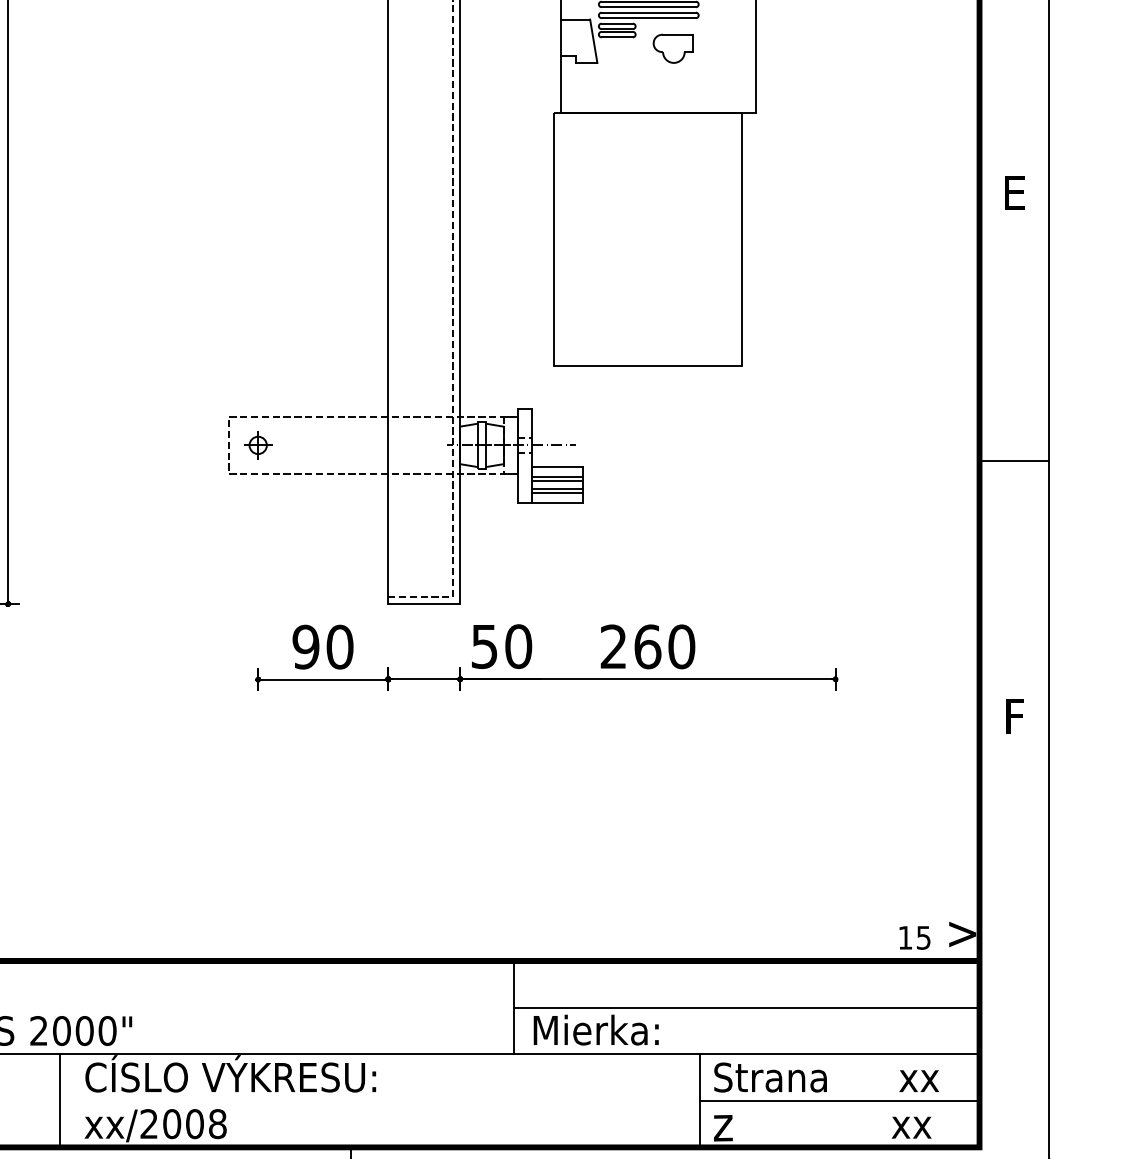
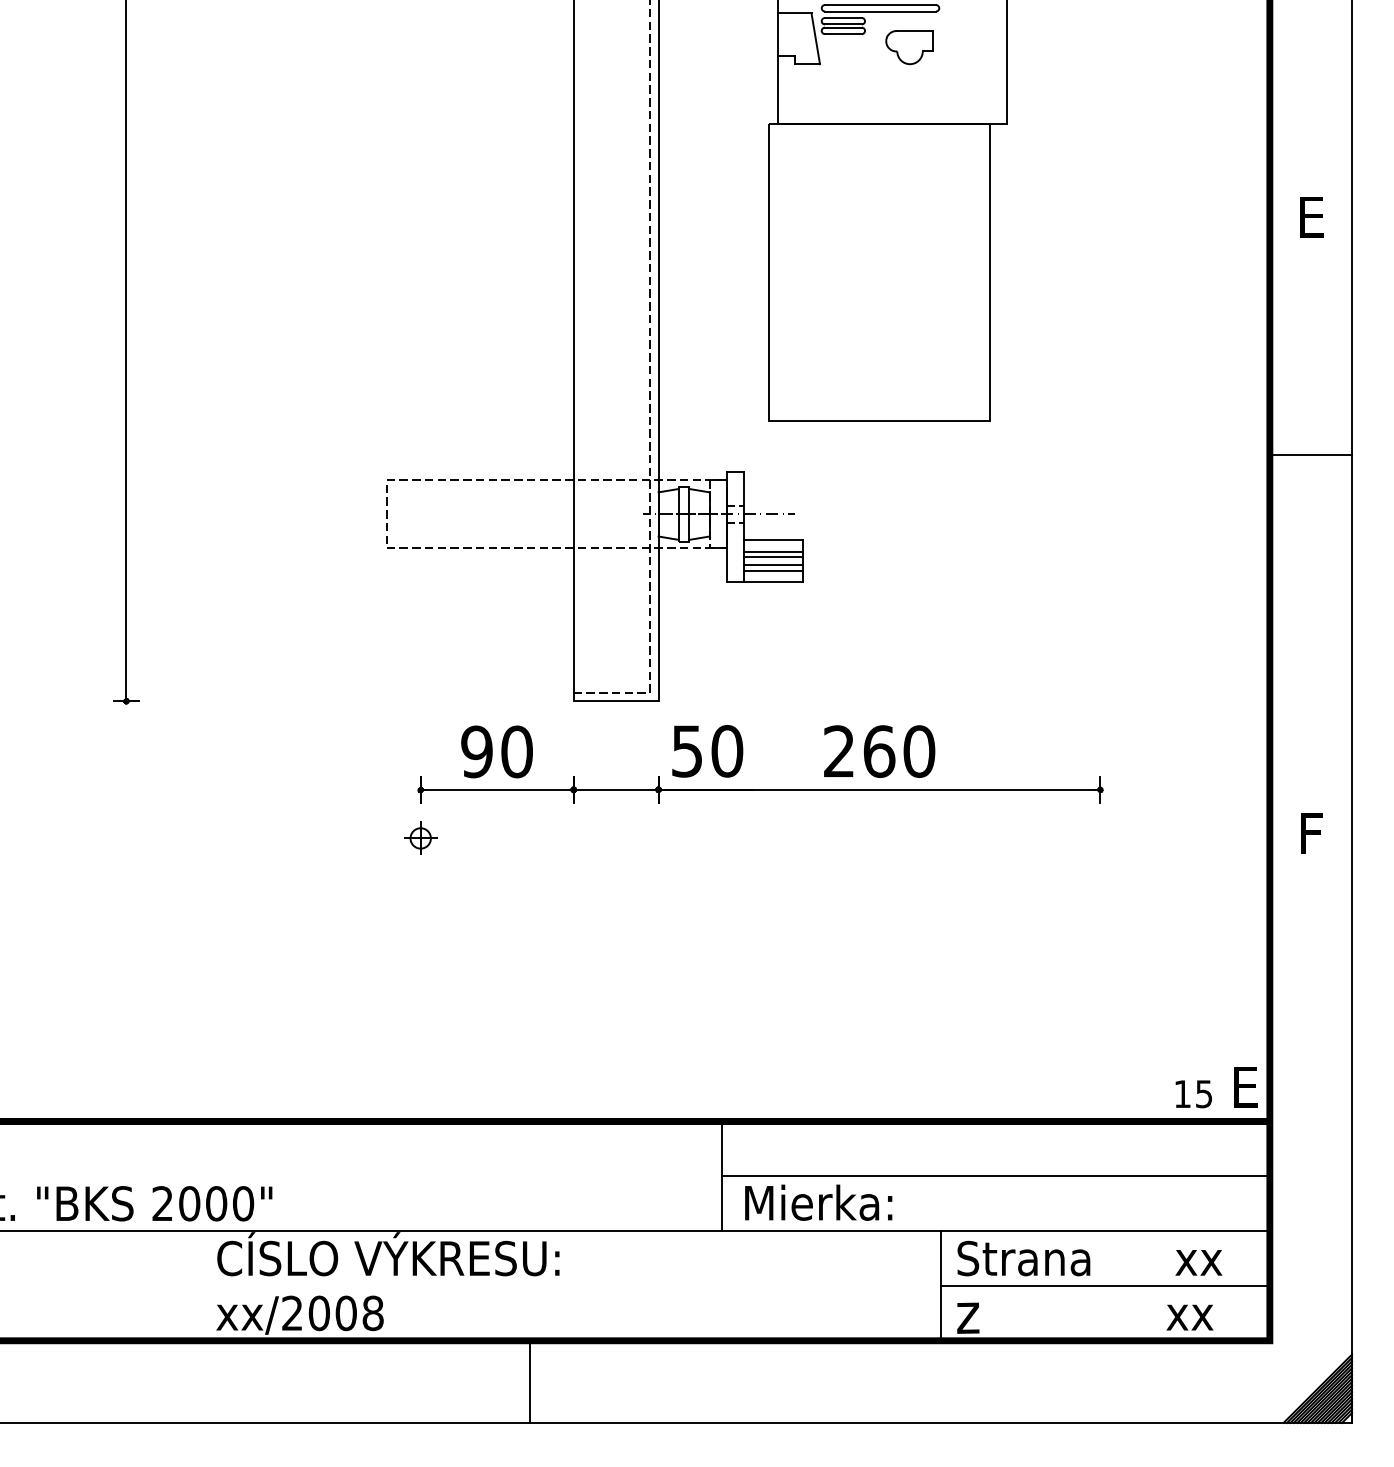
part: (258, 444) -> (420, 837), moved
line: (1014, 460) -> (1310, 455), moved
text: (962, 932) -> (1249, 1087), > -> E
line: (60, 1100) -> (187, 1285), removed

